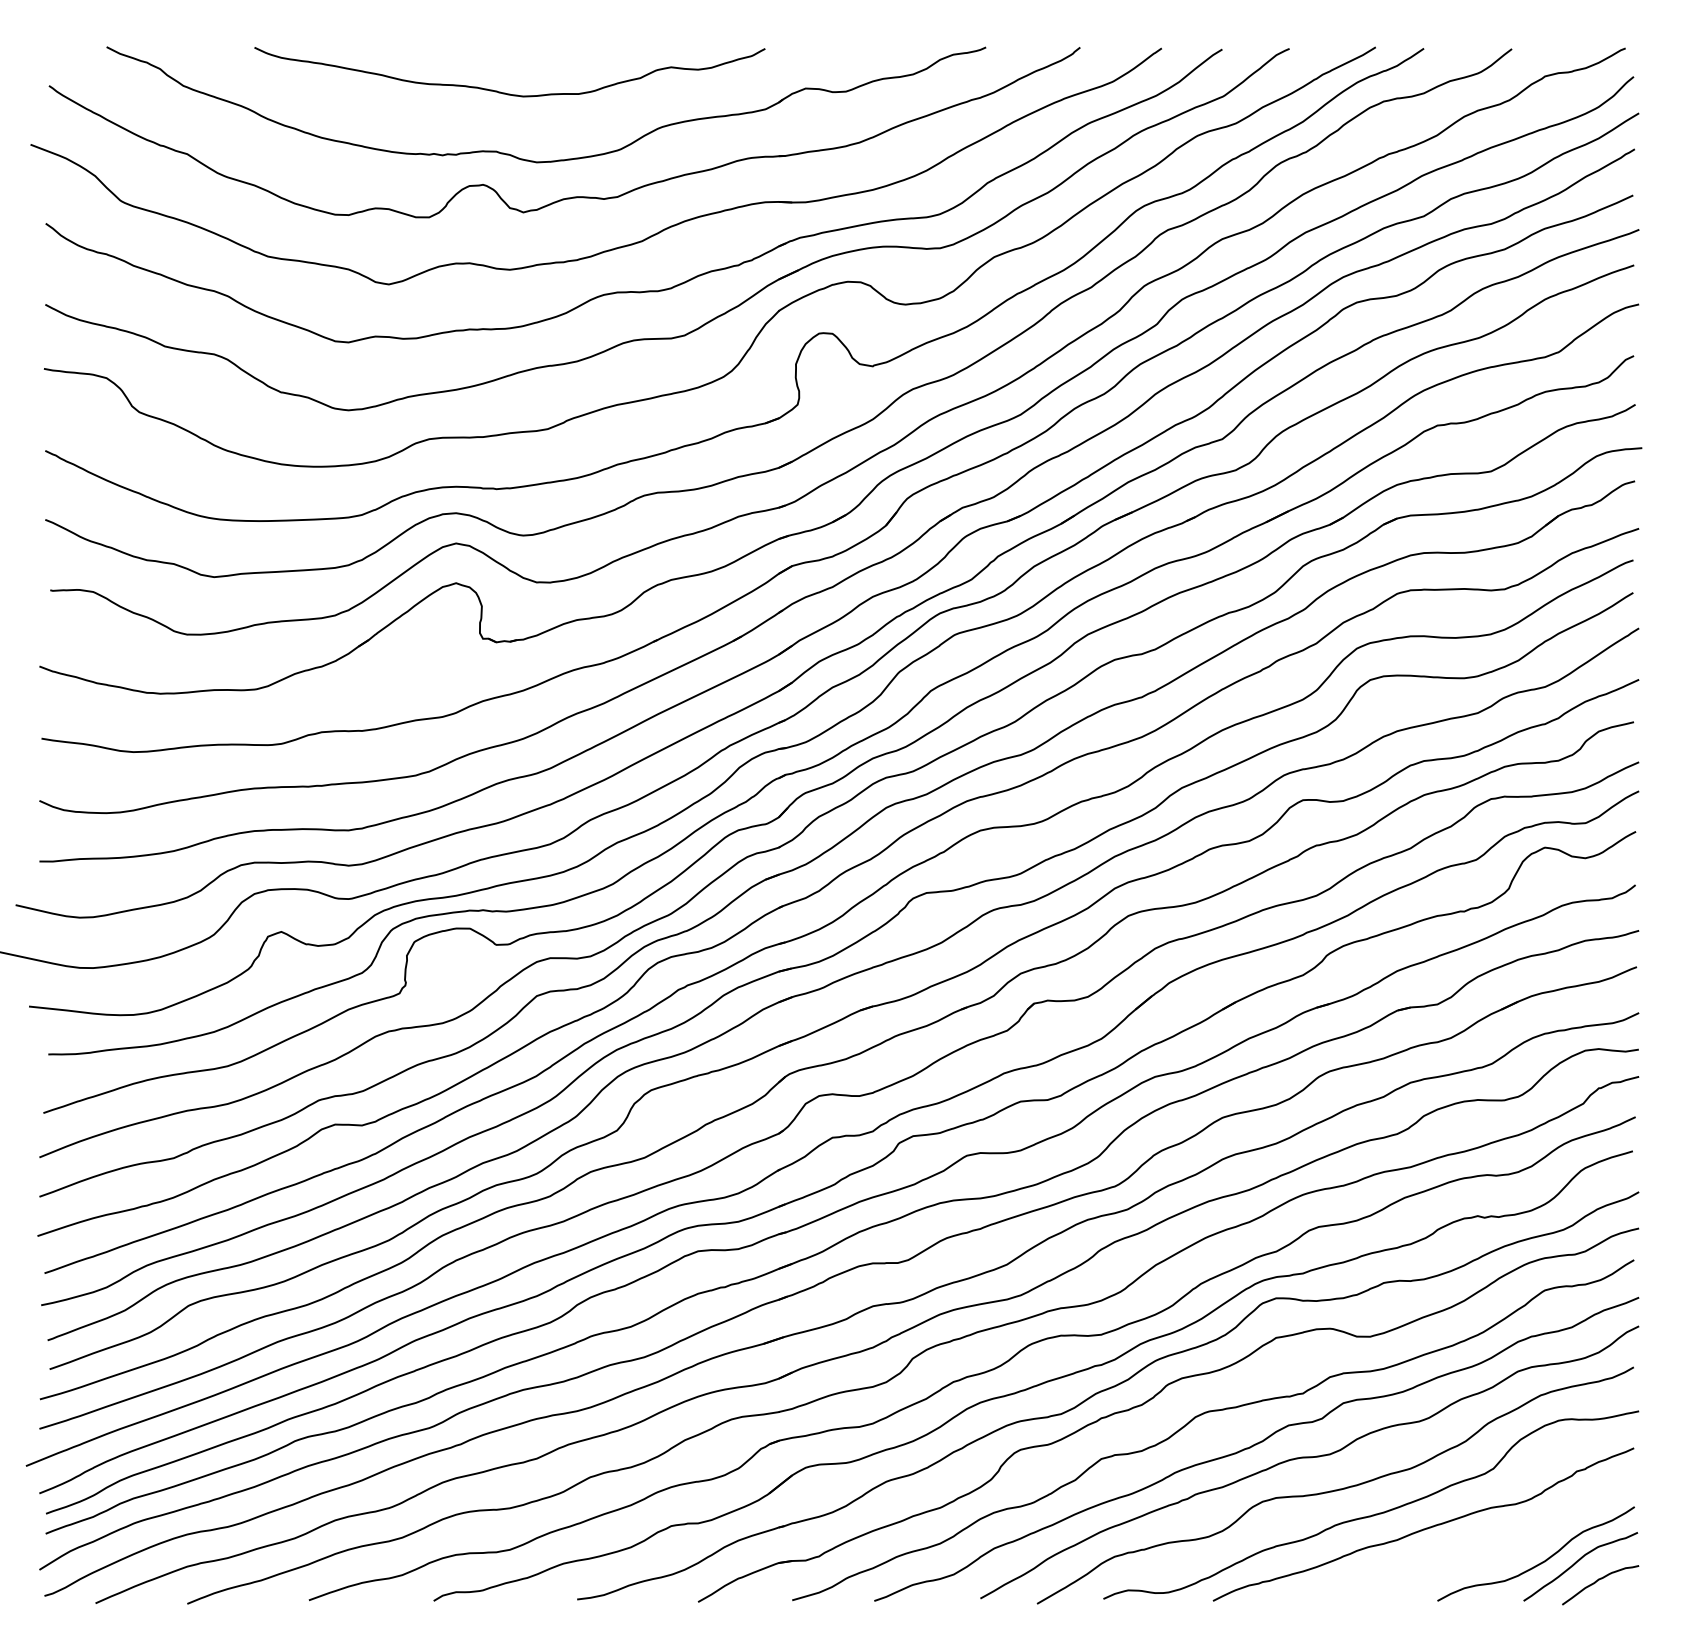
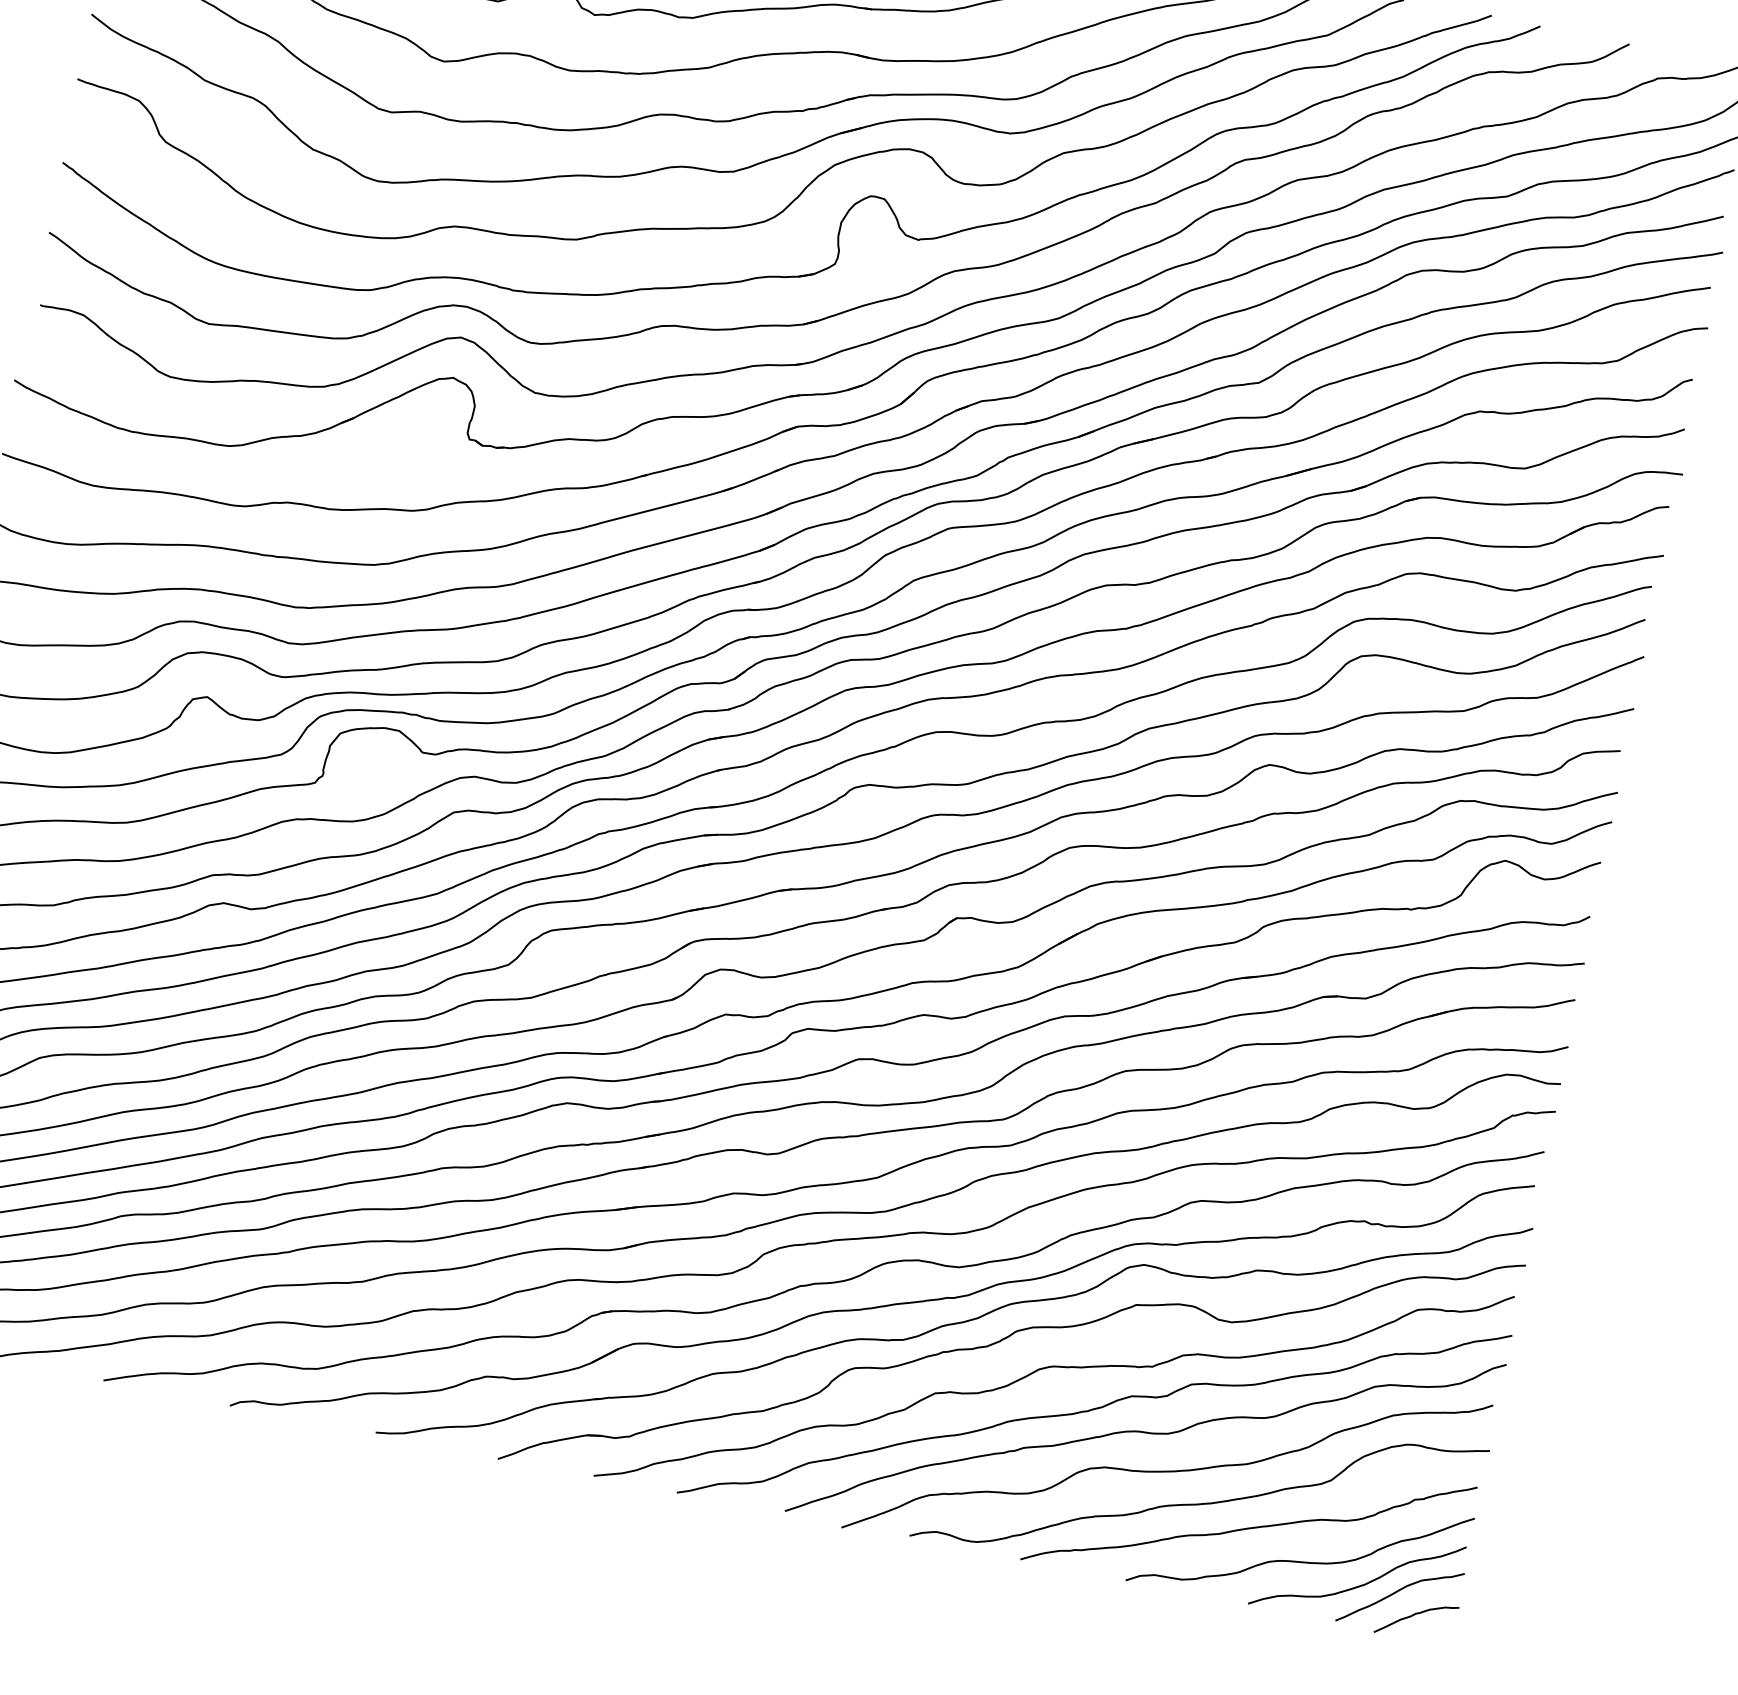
curve: (1480, 1550) -> (1301, 1560), added

